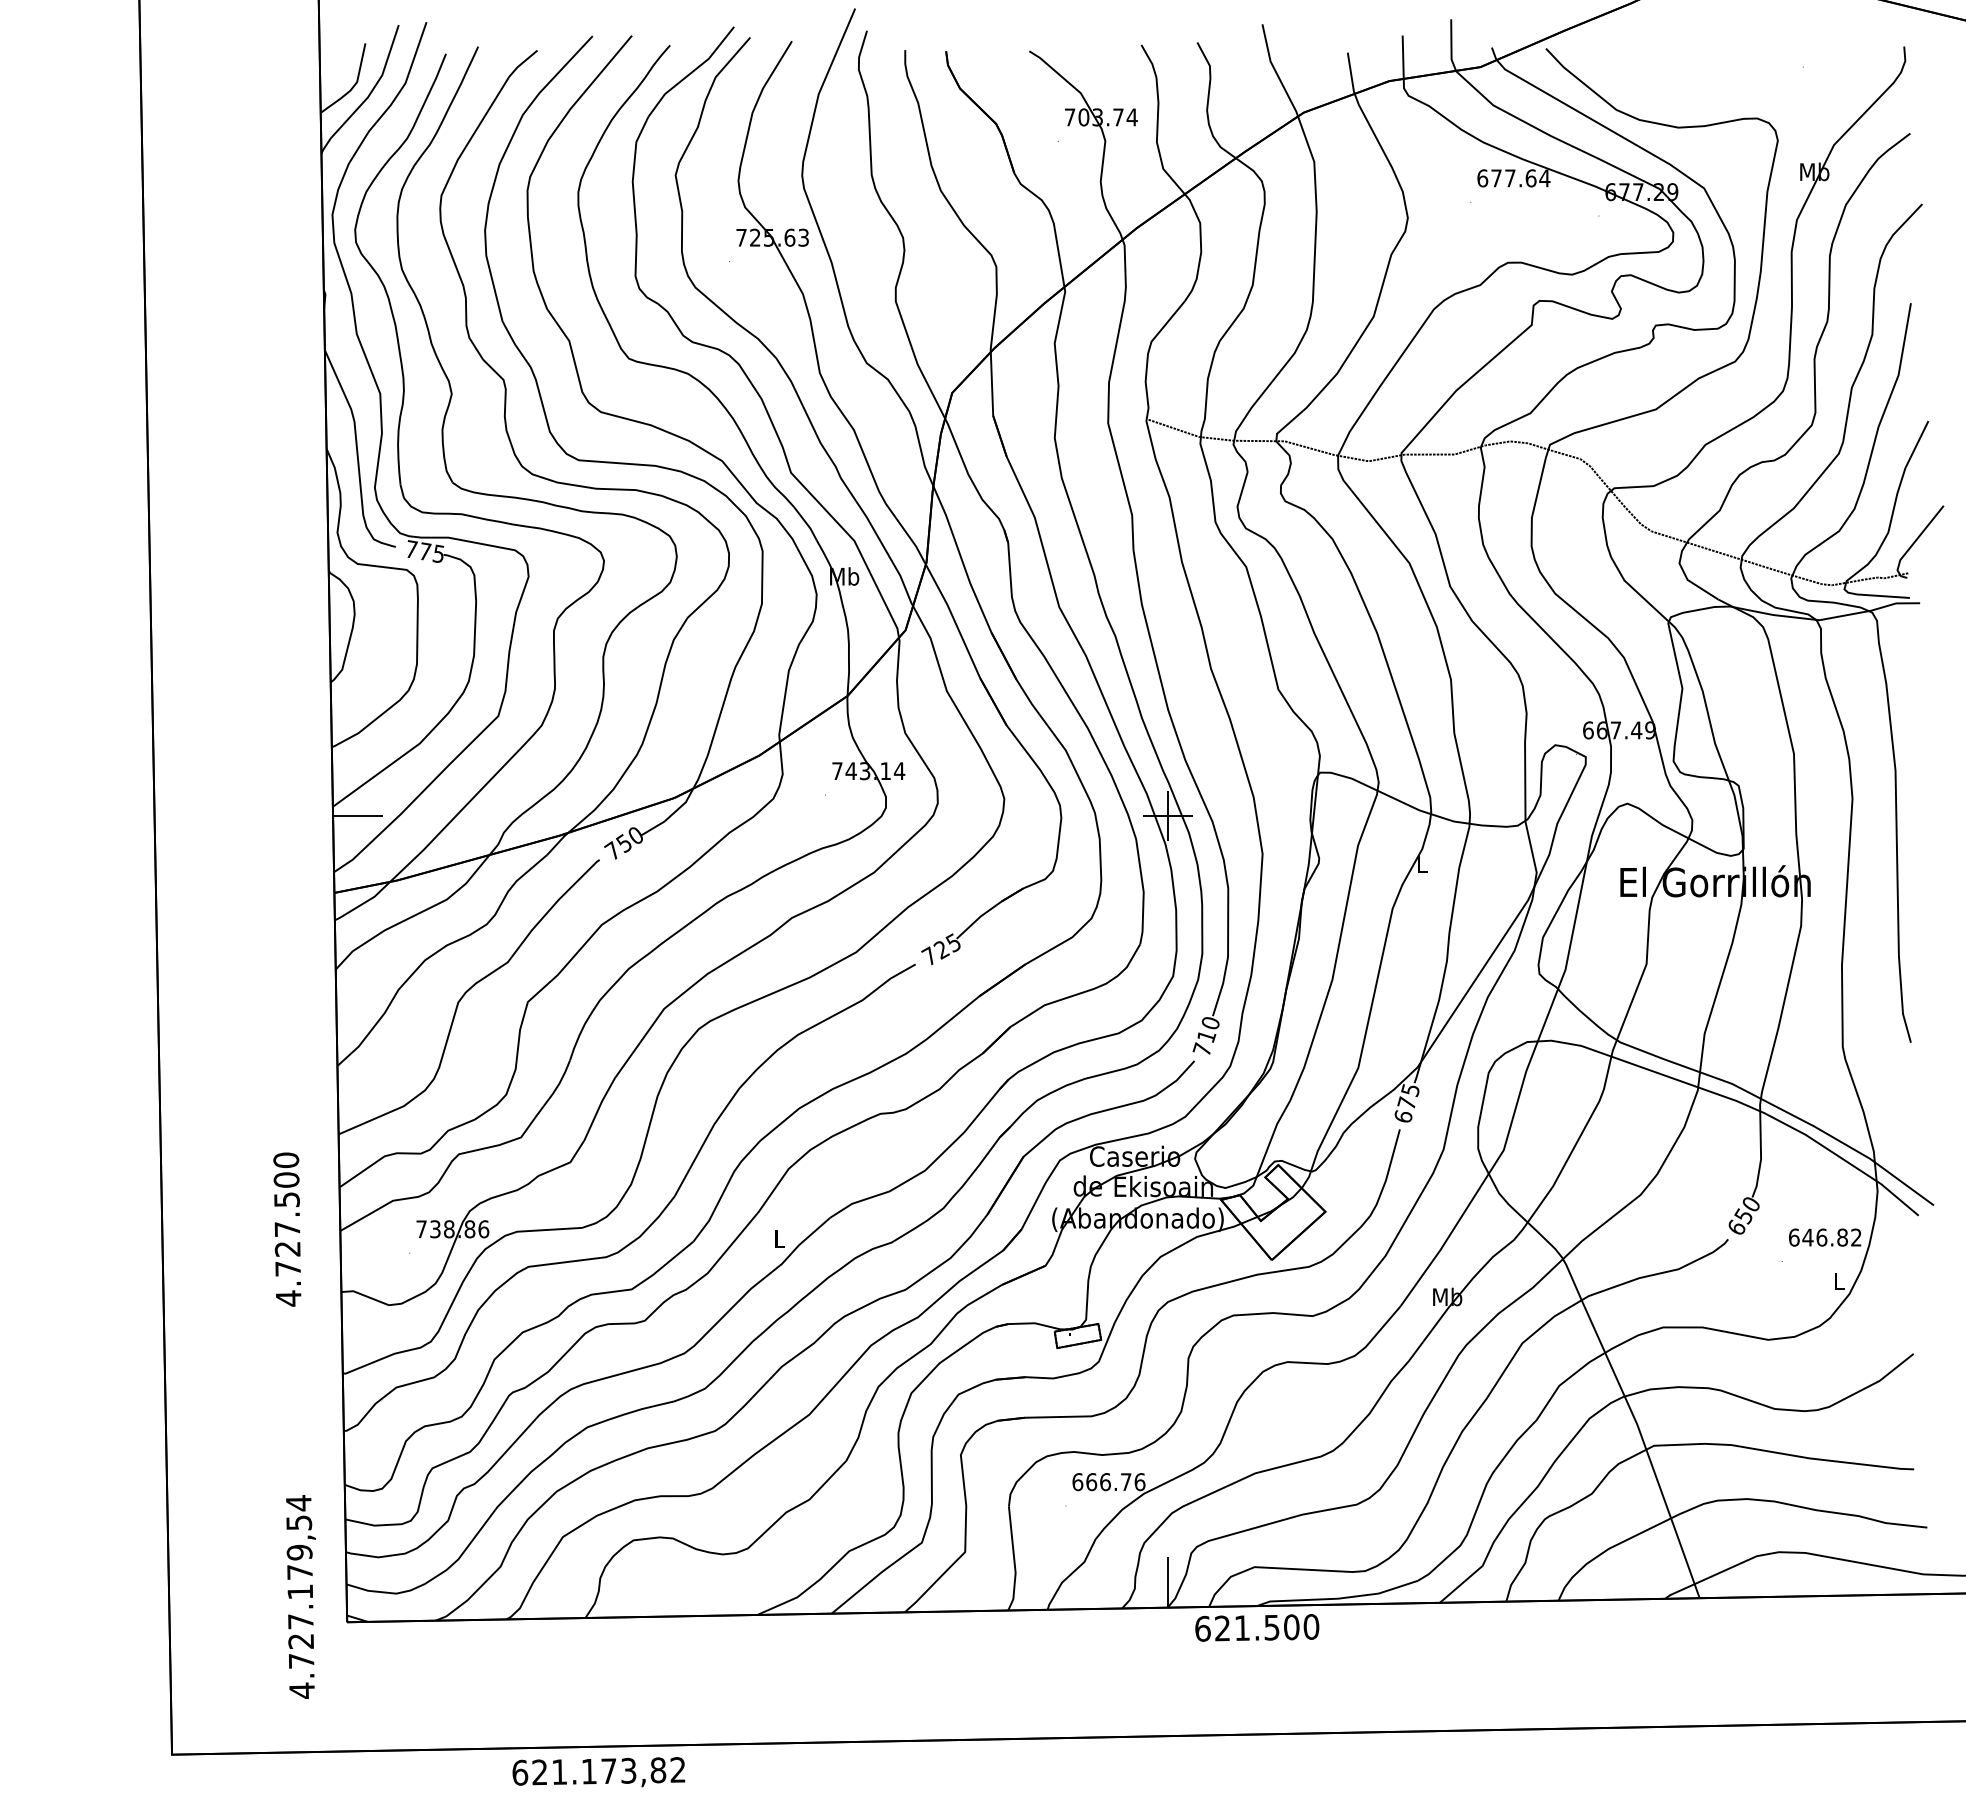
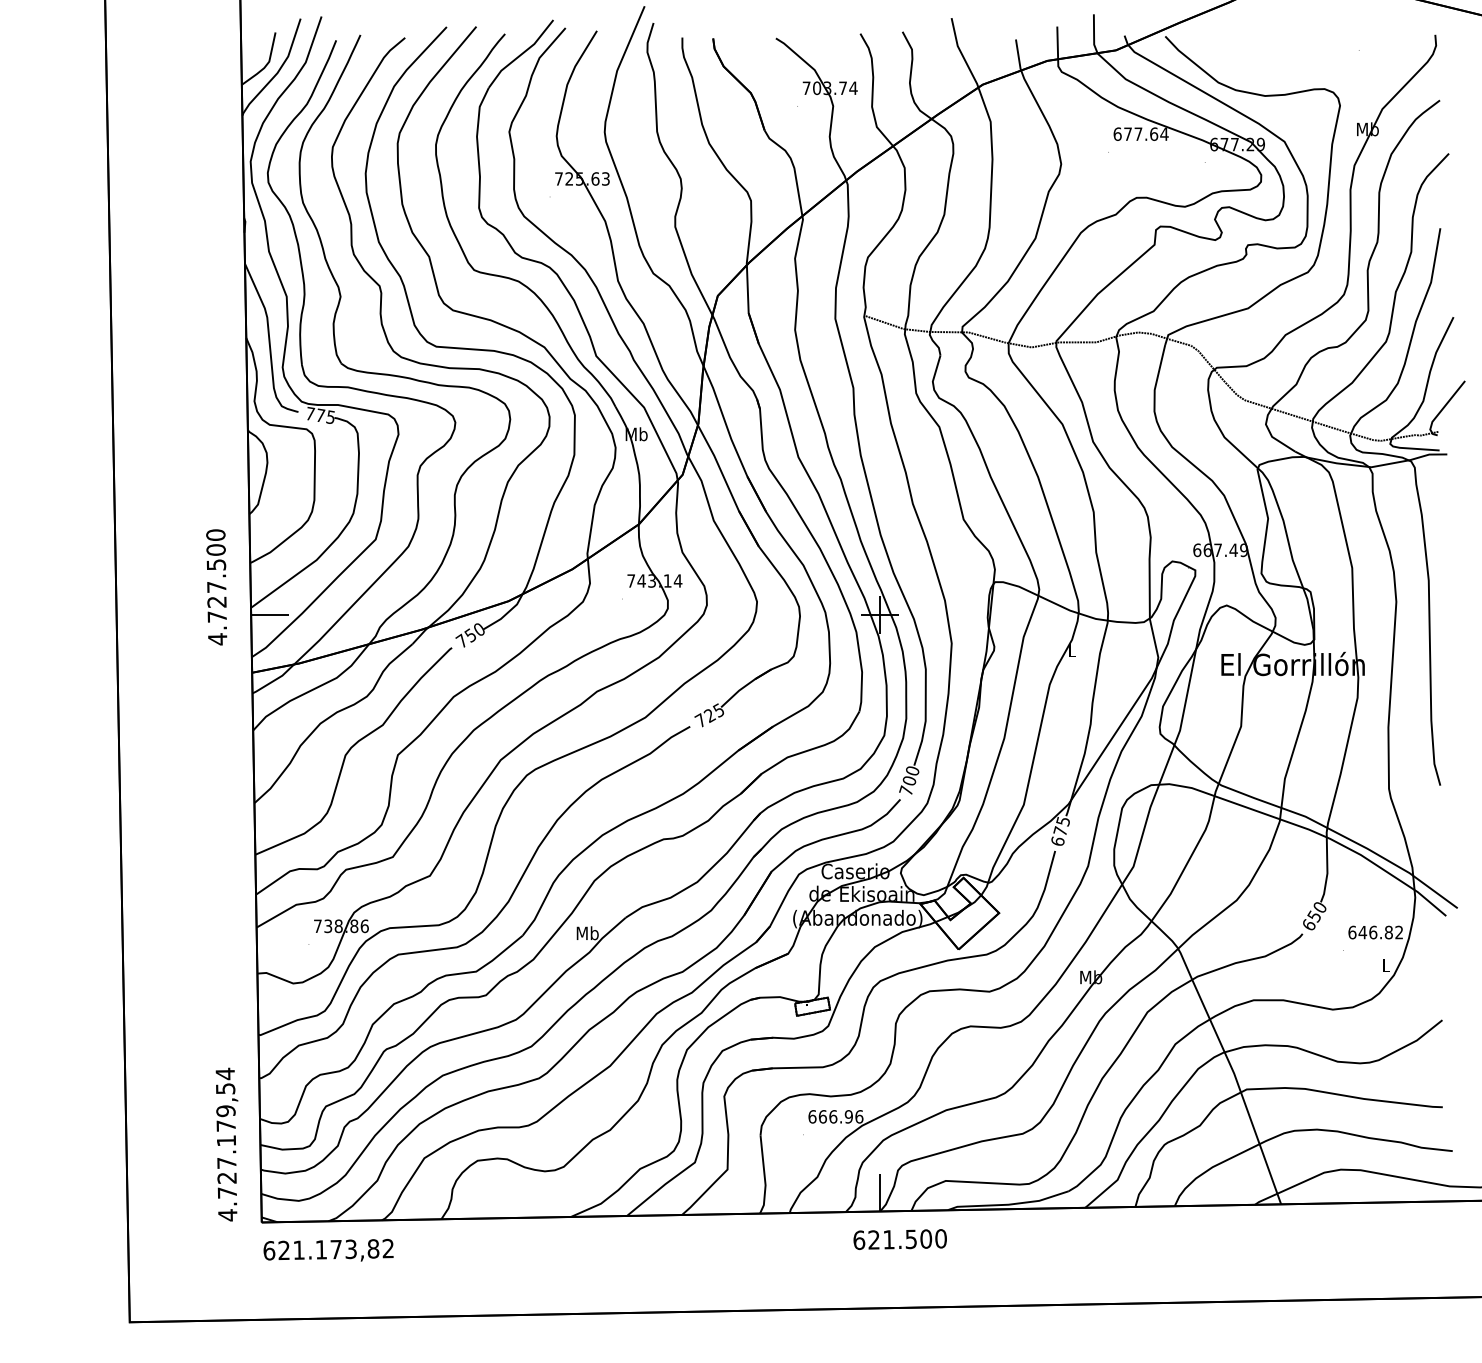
text: (1206, 1036) -> (909, 780), 710 -> 700
text: (287, 1229) -> (216, 587), moved
text: (779, 1238) -> (587, 933), L -> Mb
text: (1125, 1482) -> (848, 1117), 666.76 -> 666.96
text: (300, 1596) -> (226, 1144), moved
text: (1257, 1627) -> (900, 1239), moved
text: (598, 1772) -> (328, 1250), moved

